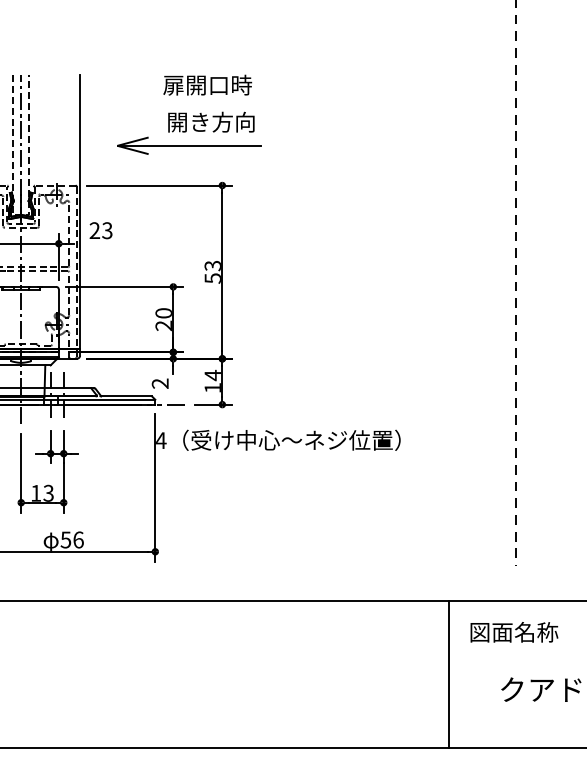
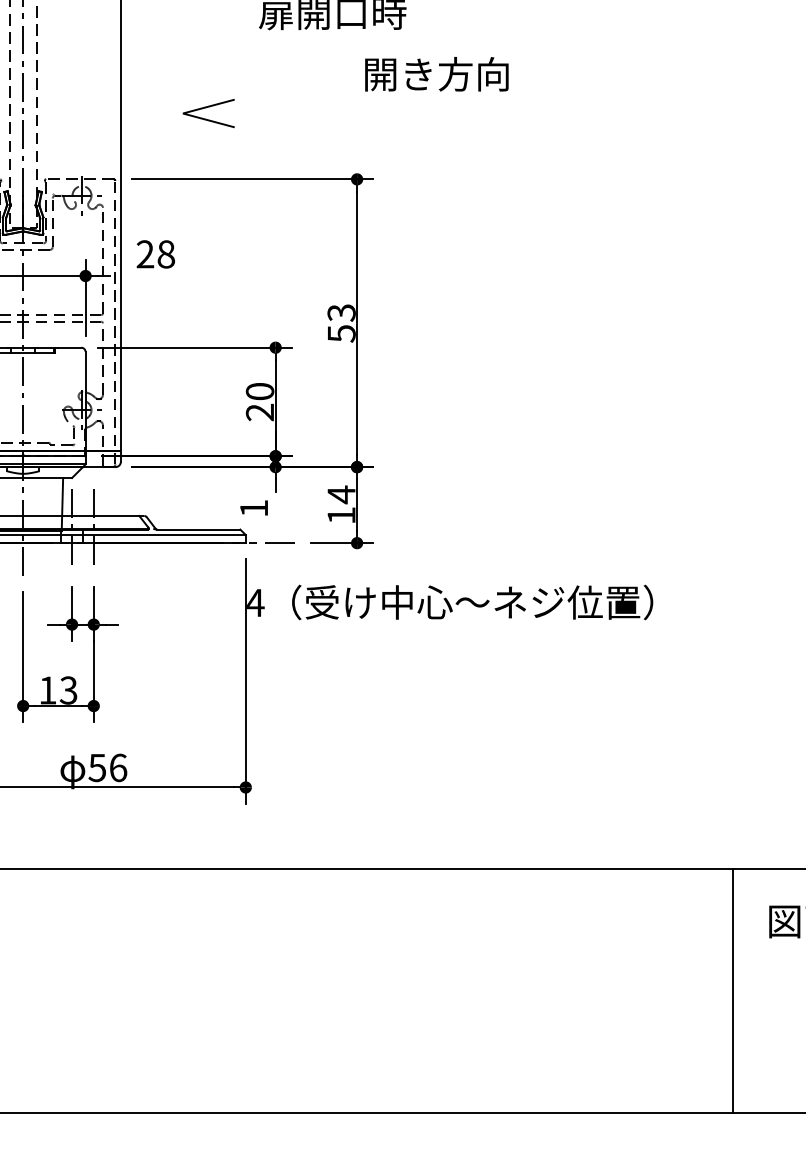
text: (211, 121) -> (437, 73), moved
line: (189, 145) -> (302, 112), removed
text: (107, 230) -> (166, 254), 23 -> 28
text: (159, 383) -> (252, 508), 2 -> 1

